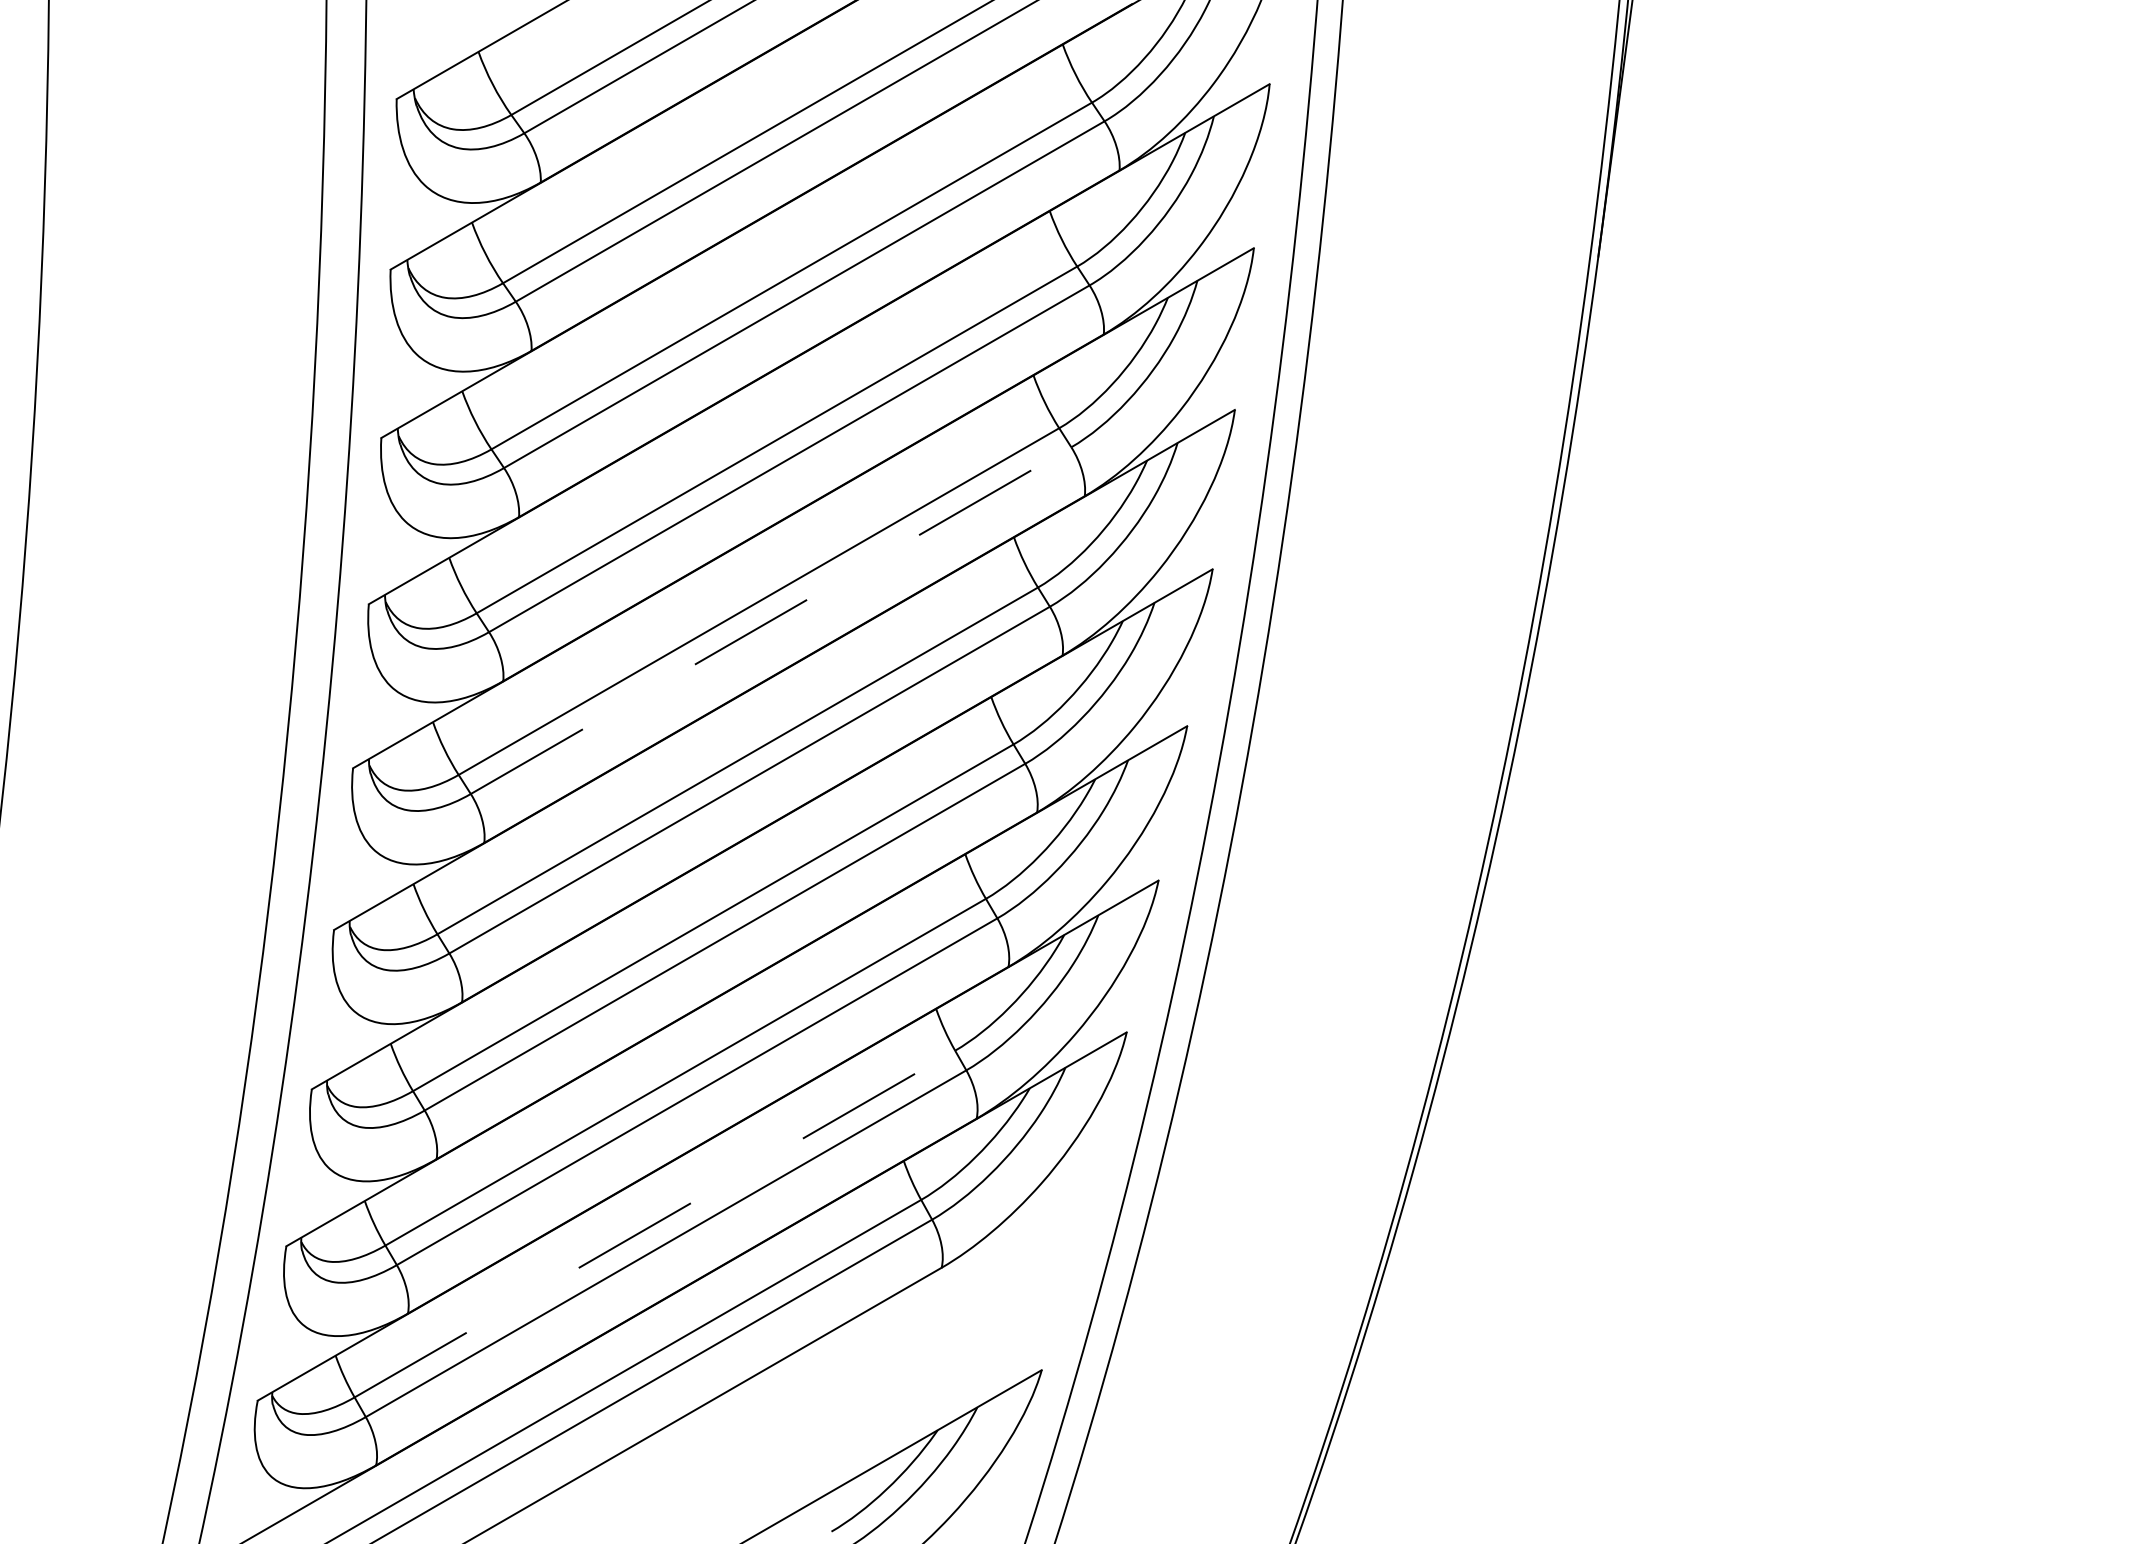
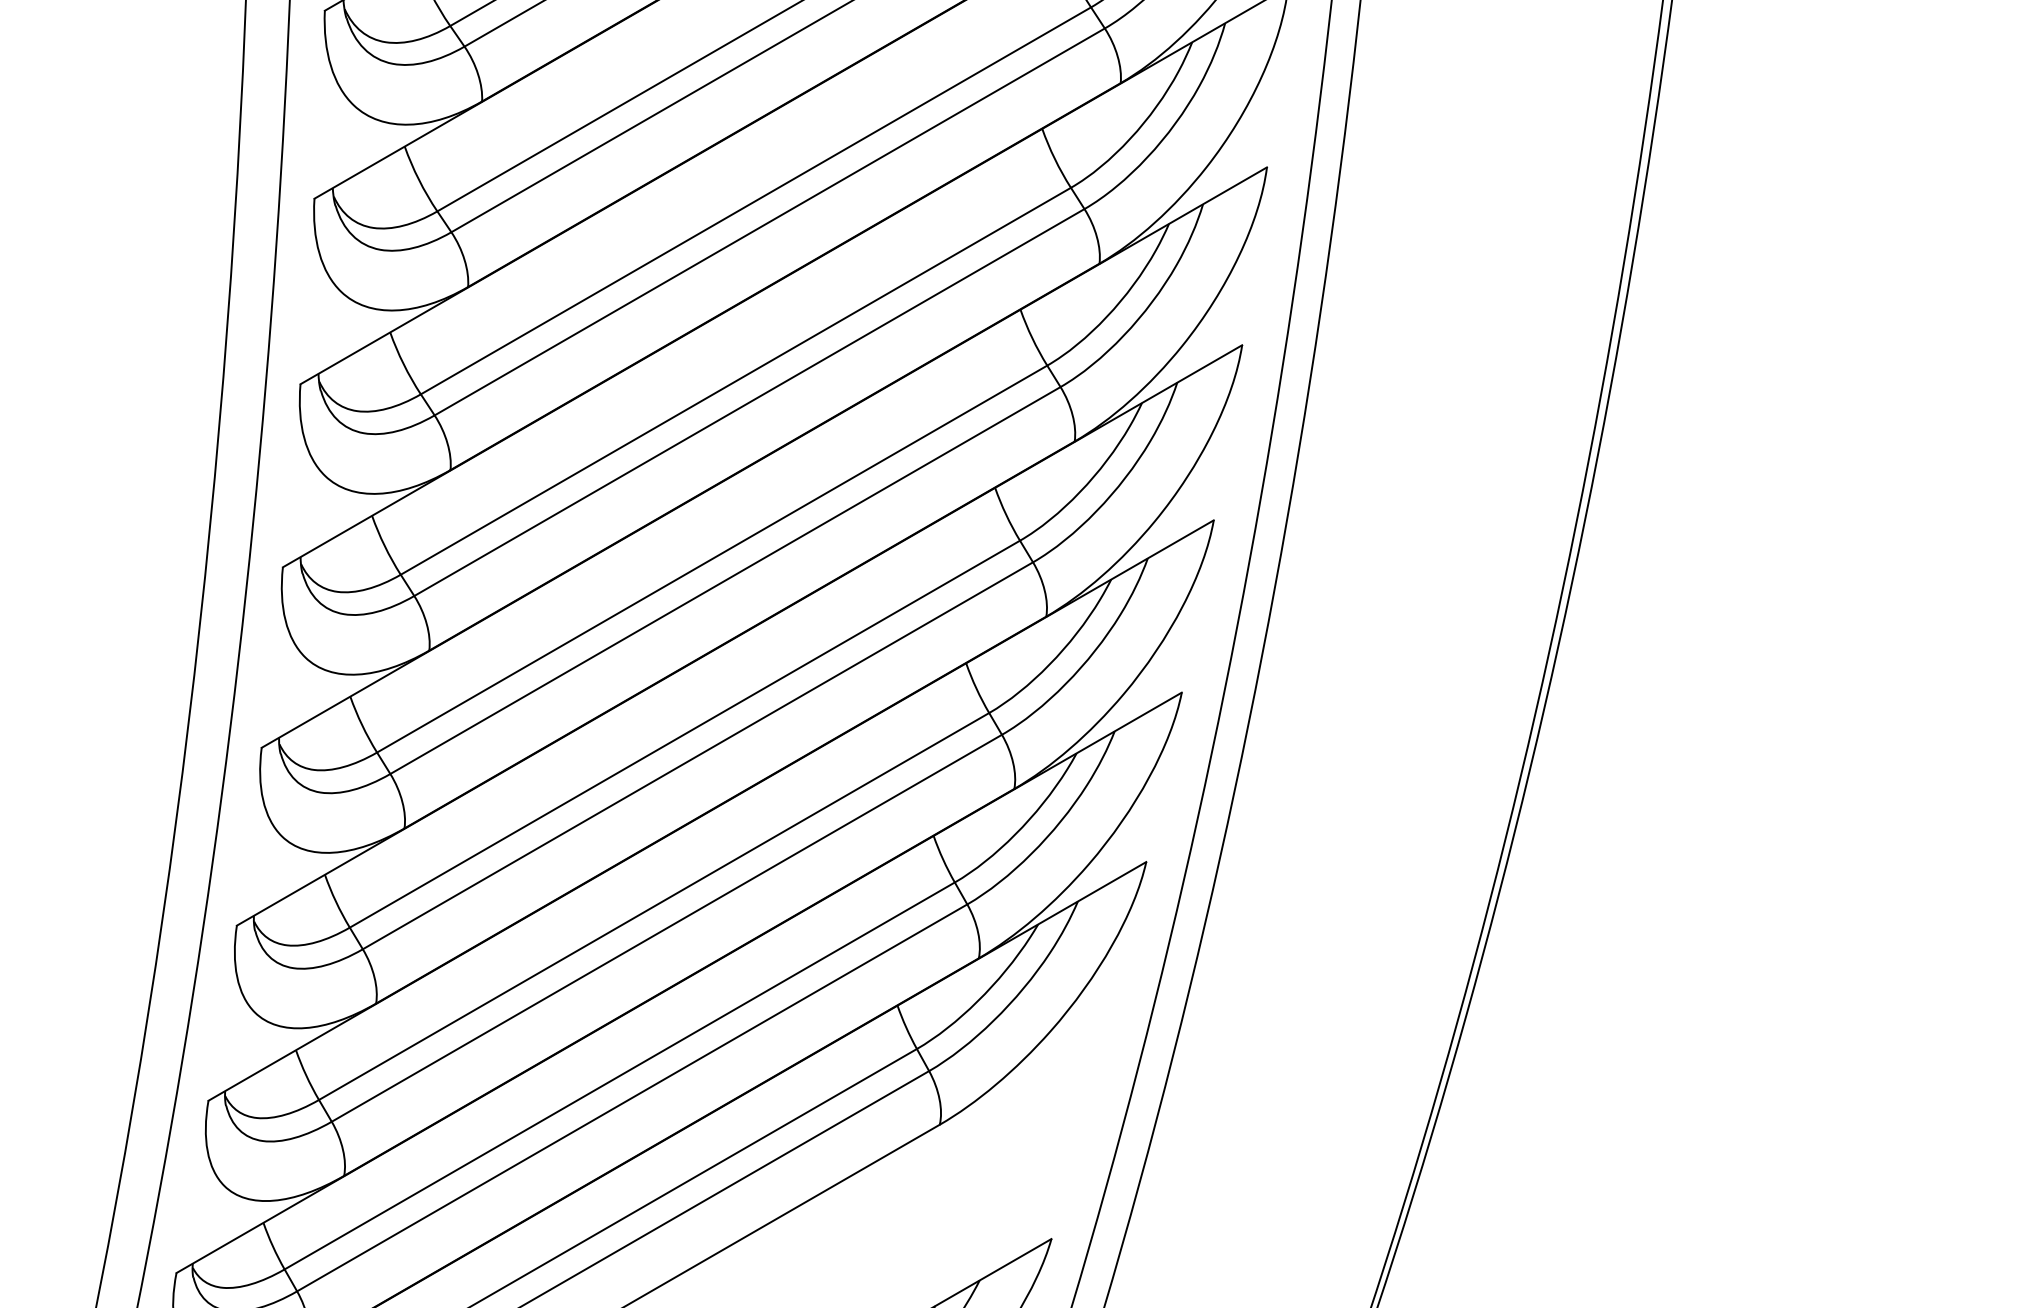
line: (771, 620) -> (749, 402), dashed -> solid
line: (654, 1224) -> (619, 1076), dashed -> solid

